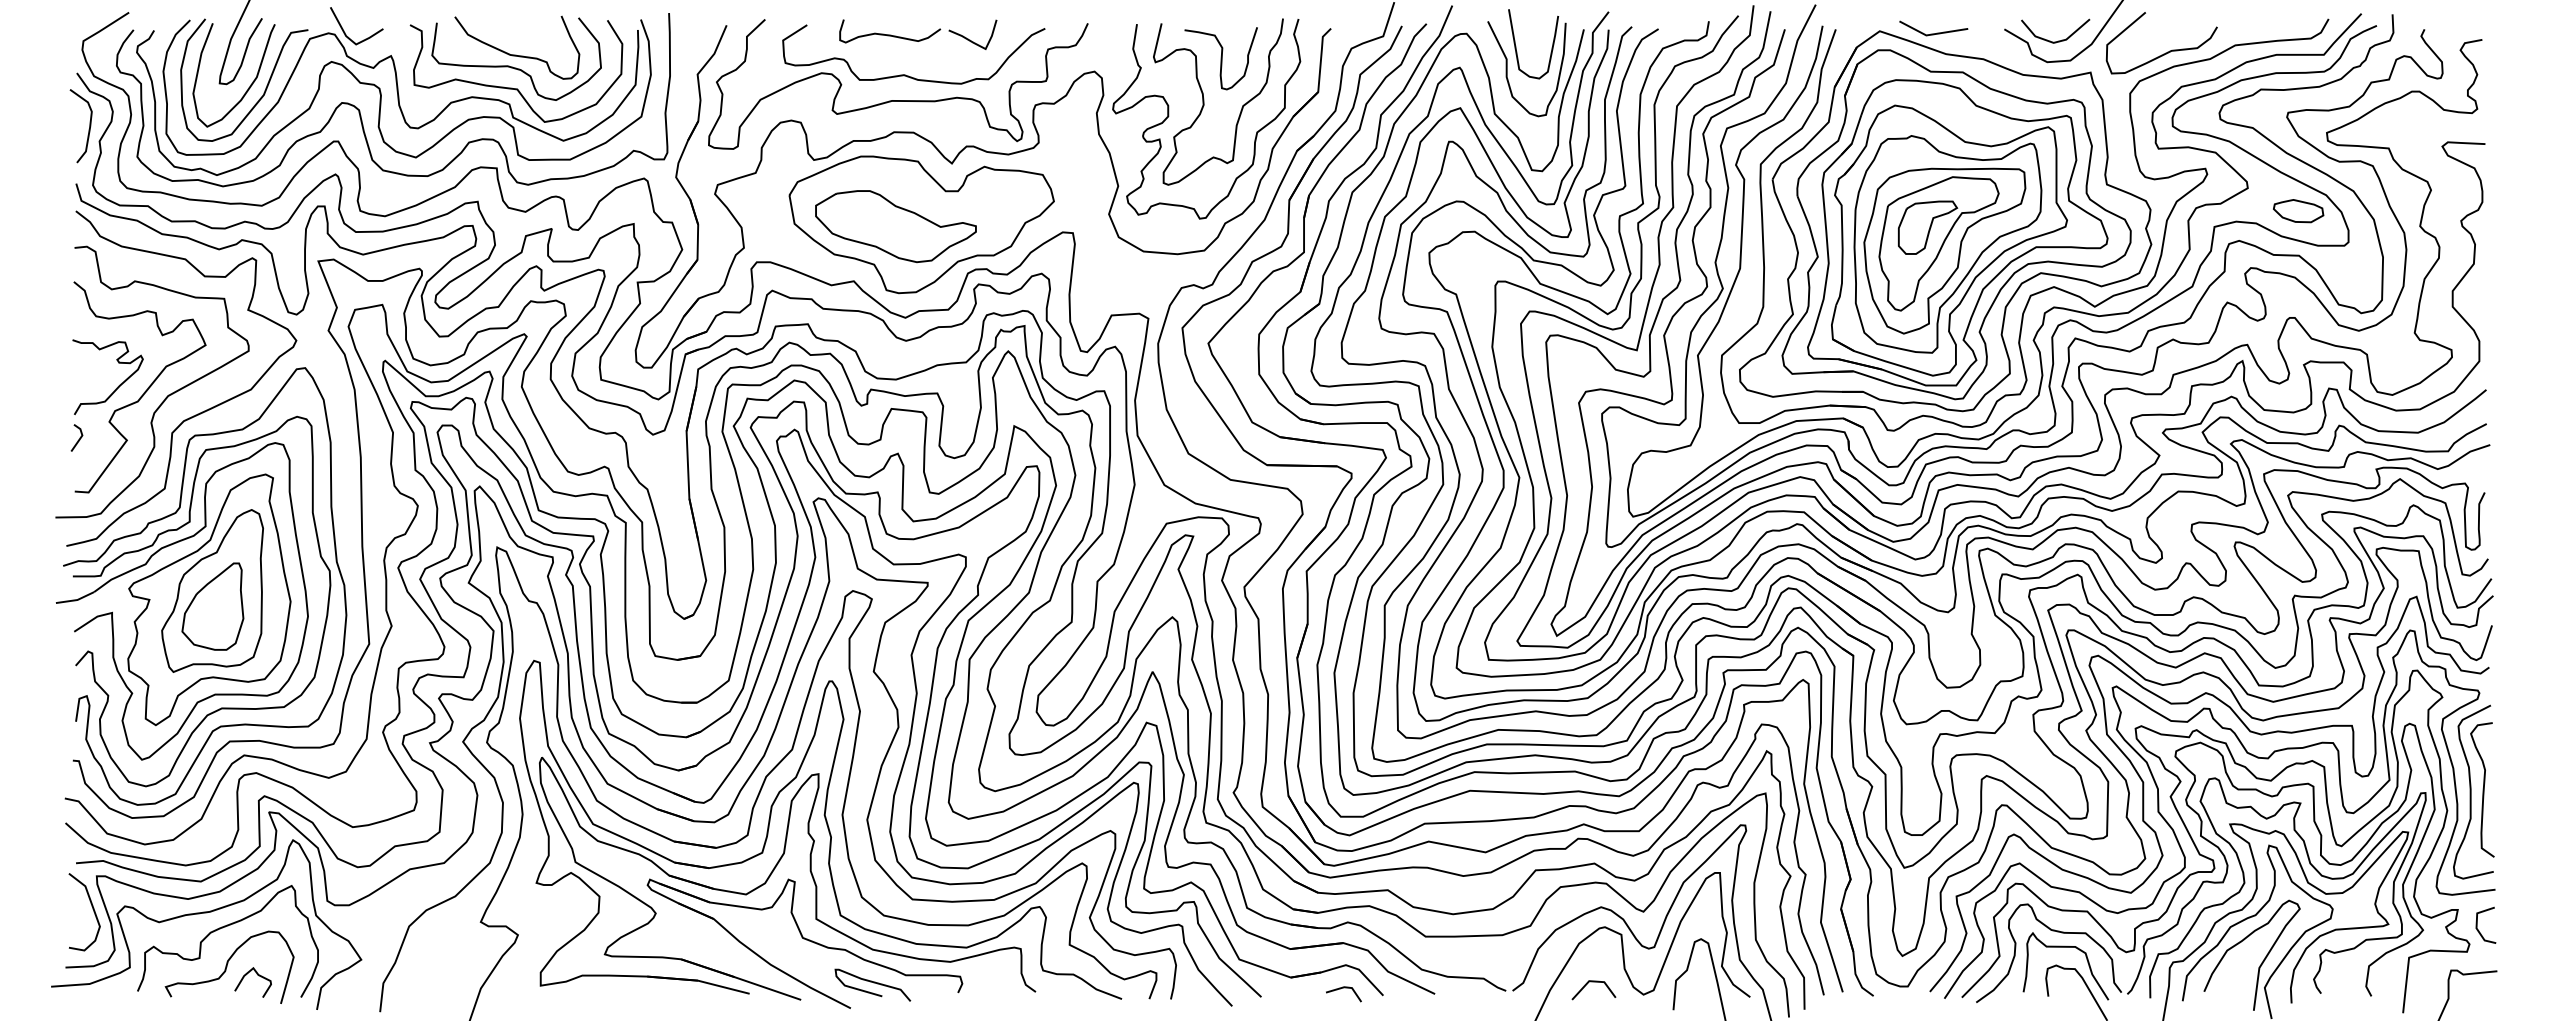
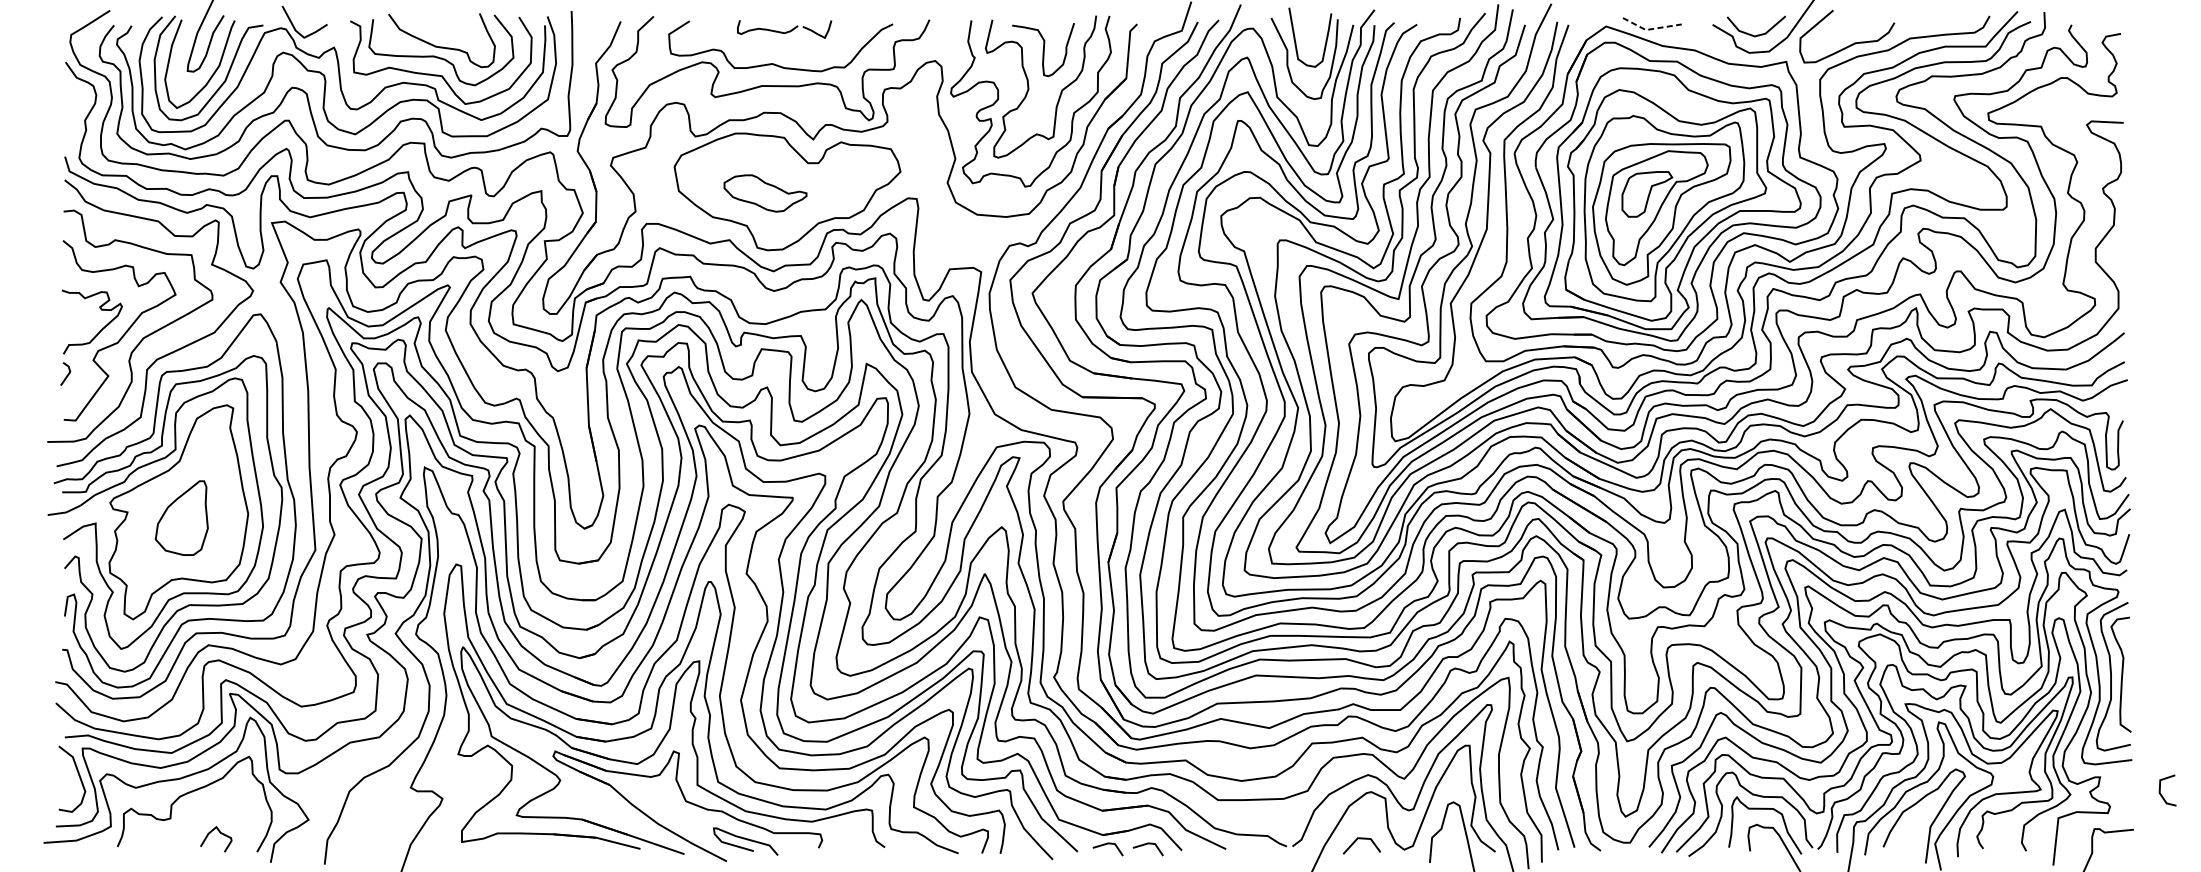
part: (918, 34) -> (784, 29), size x0.7
line: (1932, 34) -> (1651, 29), solid -> dashed
curve: (88, 129) -> (75, 110), removed
part: (2298, 211) -> (1963, 180), removed
part: (895, 226) -> (765, 193), size x0.6
part: (212, 590) -> (181, 504), removed
line: (2477, 924) -> (2160, 789), moved
curve: (227, 966) -> (194, 825), removed
line: (1293, 989) -> (1105, 845), added

